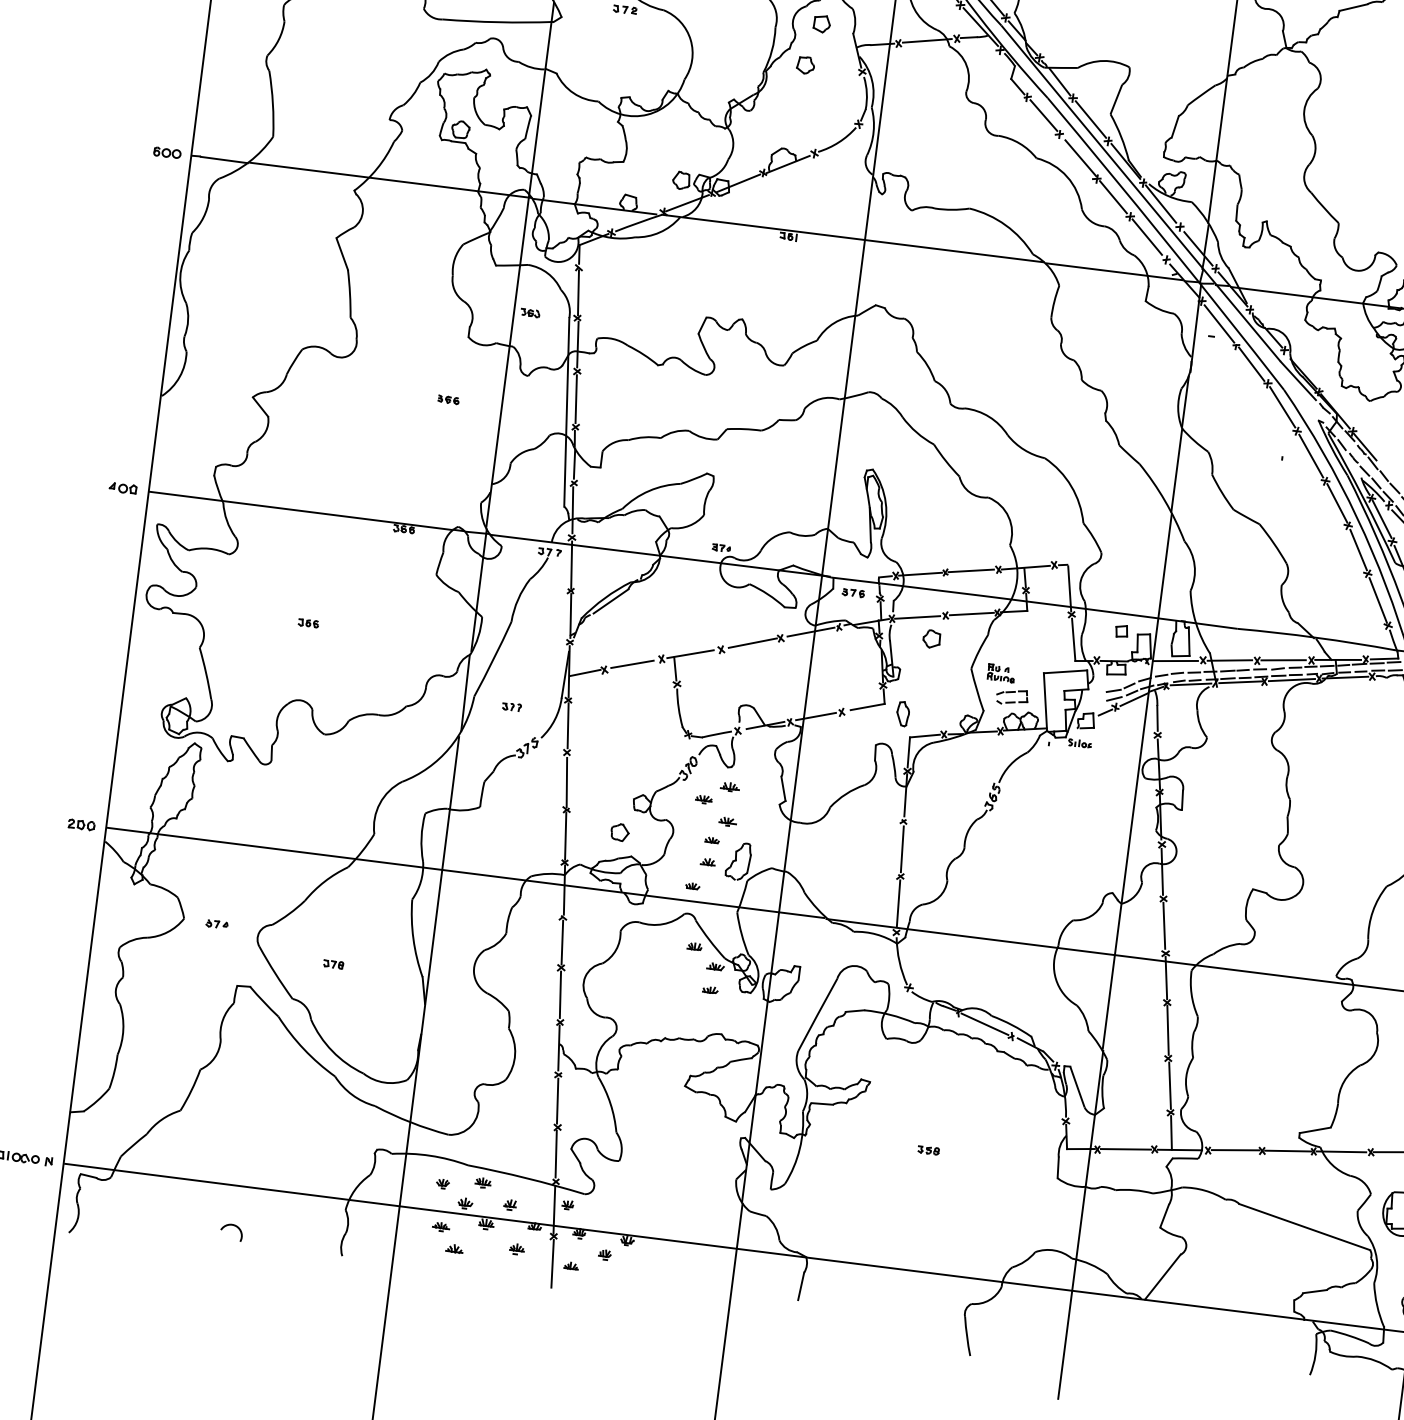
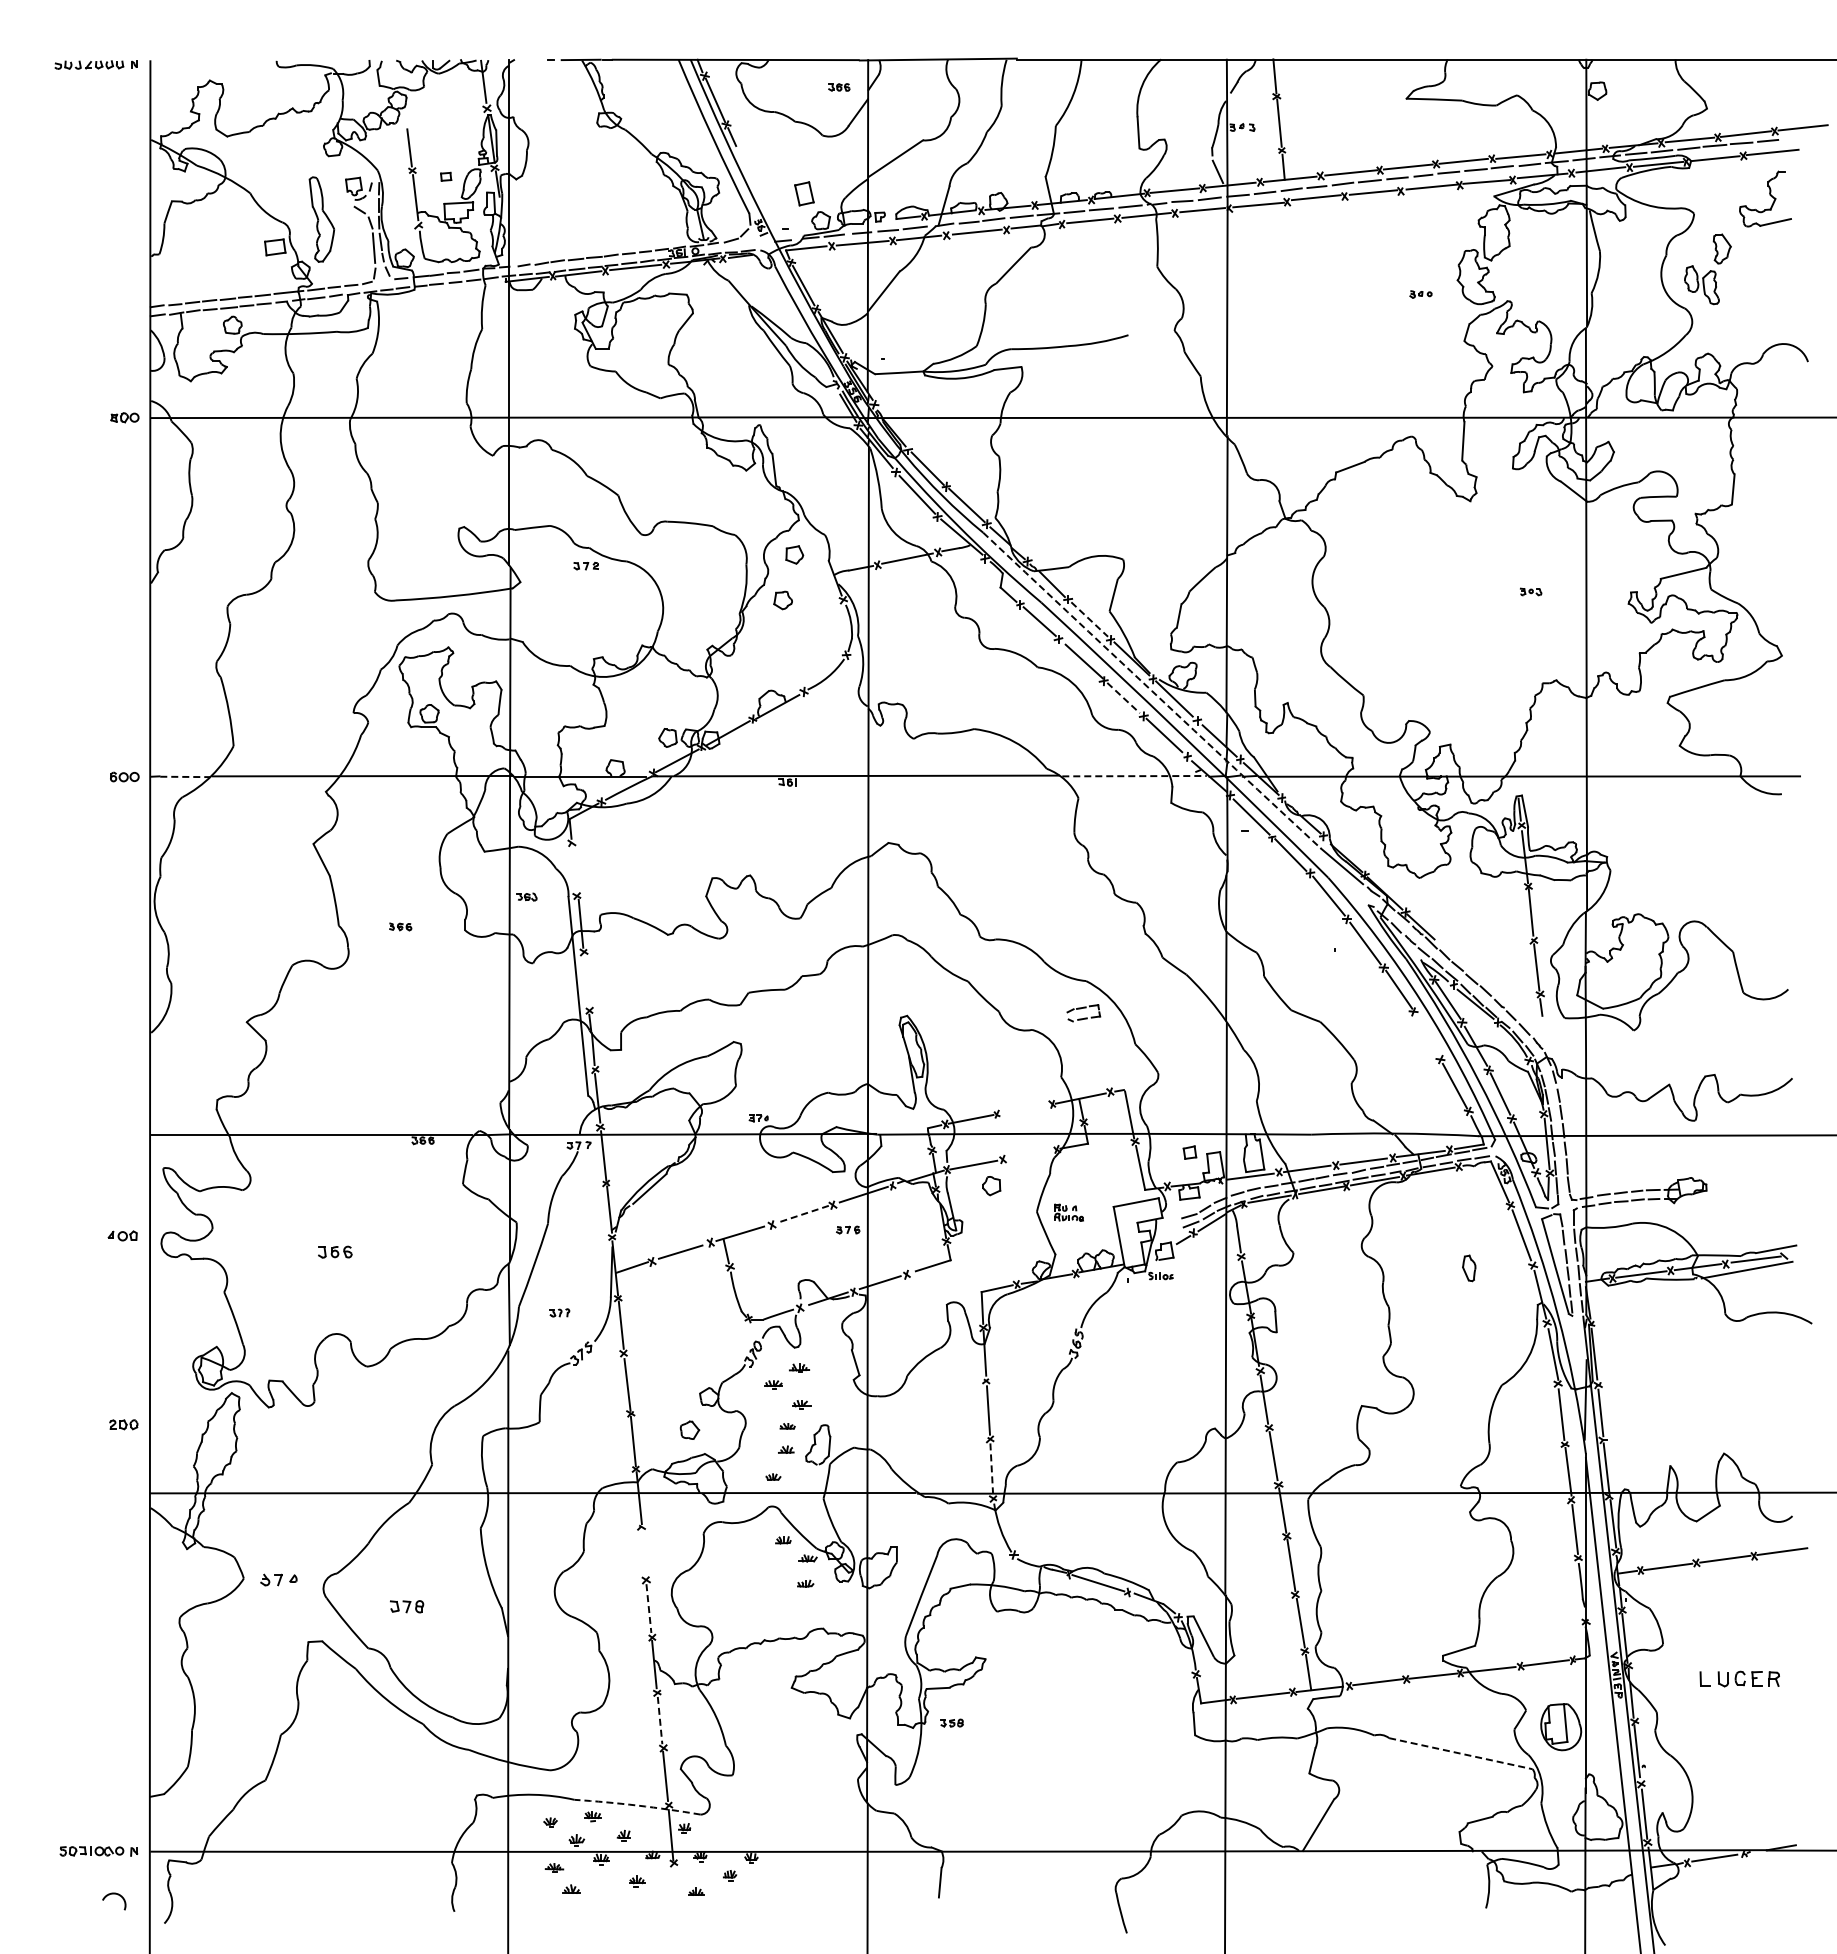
line: (1091, 119) -> (1090, 619), solid -> dashed
line: (224, 159) -> (185, 776), solid -> dashed
arc: (1140, 193) -> (1151, 690), solid -> dashed
line: (1113, 197) -> (1123, 698), solid -> dashed
line: (1115, 272) -> (1135, 776), solid -> dashed
line: (578, 291) -> (574, 868), removed
part: (448, 399) -> (400, 926), moved
line: (576, 399) -> (586, 981), removed
part: (122, 487) -> (122, 1235), moved
line: (1358, 549) -> (1427, 1035), removed
line: (970, 570) -> (1023, 1108), removed
part: (853, 592) -> (848, 1229), moved
line: (972, 614) -> (1030, 1154), removed
part: (308, 622) -> (335, 1251), size x1.6
line: (753, 642) -> (804, 1213), solid -> dashed
part: (1012, 697) -> (1083, 1013), moved
part: (903, 714) -> (1469, 1268), moved
part: (81, 824) -> (123, 1424), moved
line: (898, 904) -> (991, 1468), solid -> dashed
part: (217, 924) -> (279, 1580), size x1.6
line: (561, 942) -> (643, 1553), removed
part: (333, 964) -> (406, 1606), size x1.6
line: (560, 994) -> (648, 1608), solid -> dashed
line: (558, 1101) -> (660, 1720), solid -> dashed
part: (928, 1149) -> (951, 1722), moved
arc: (526, 1178) -> (637, 1805), solid -> dashed
line: (1305, 1226) -> (1461, 1753), solid -> dashed
arc: (235, 1227) -> (117, 1895), moved
line: (552, 1263) -> (676, 1891), removed

